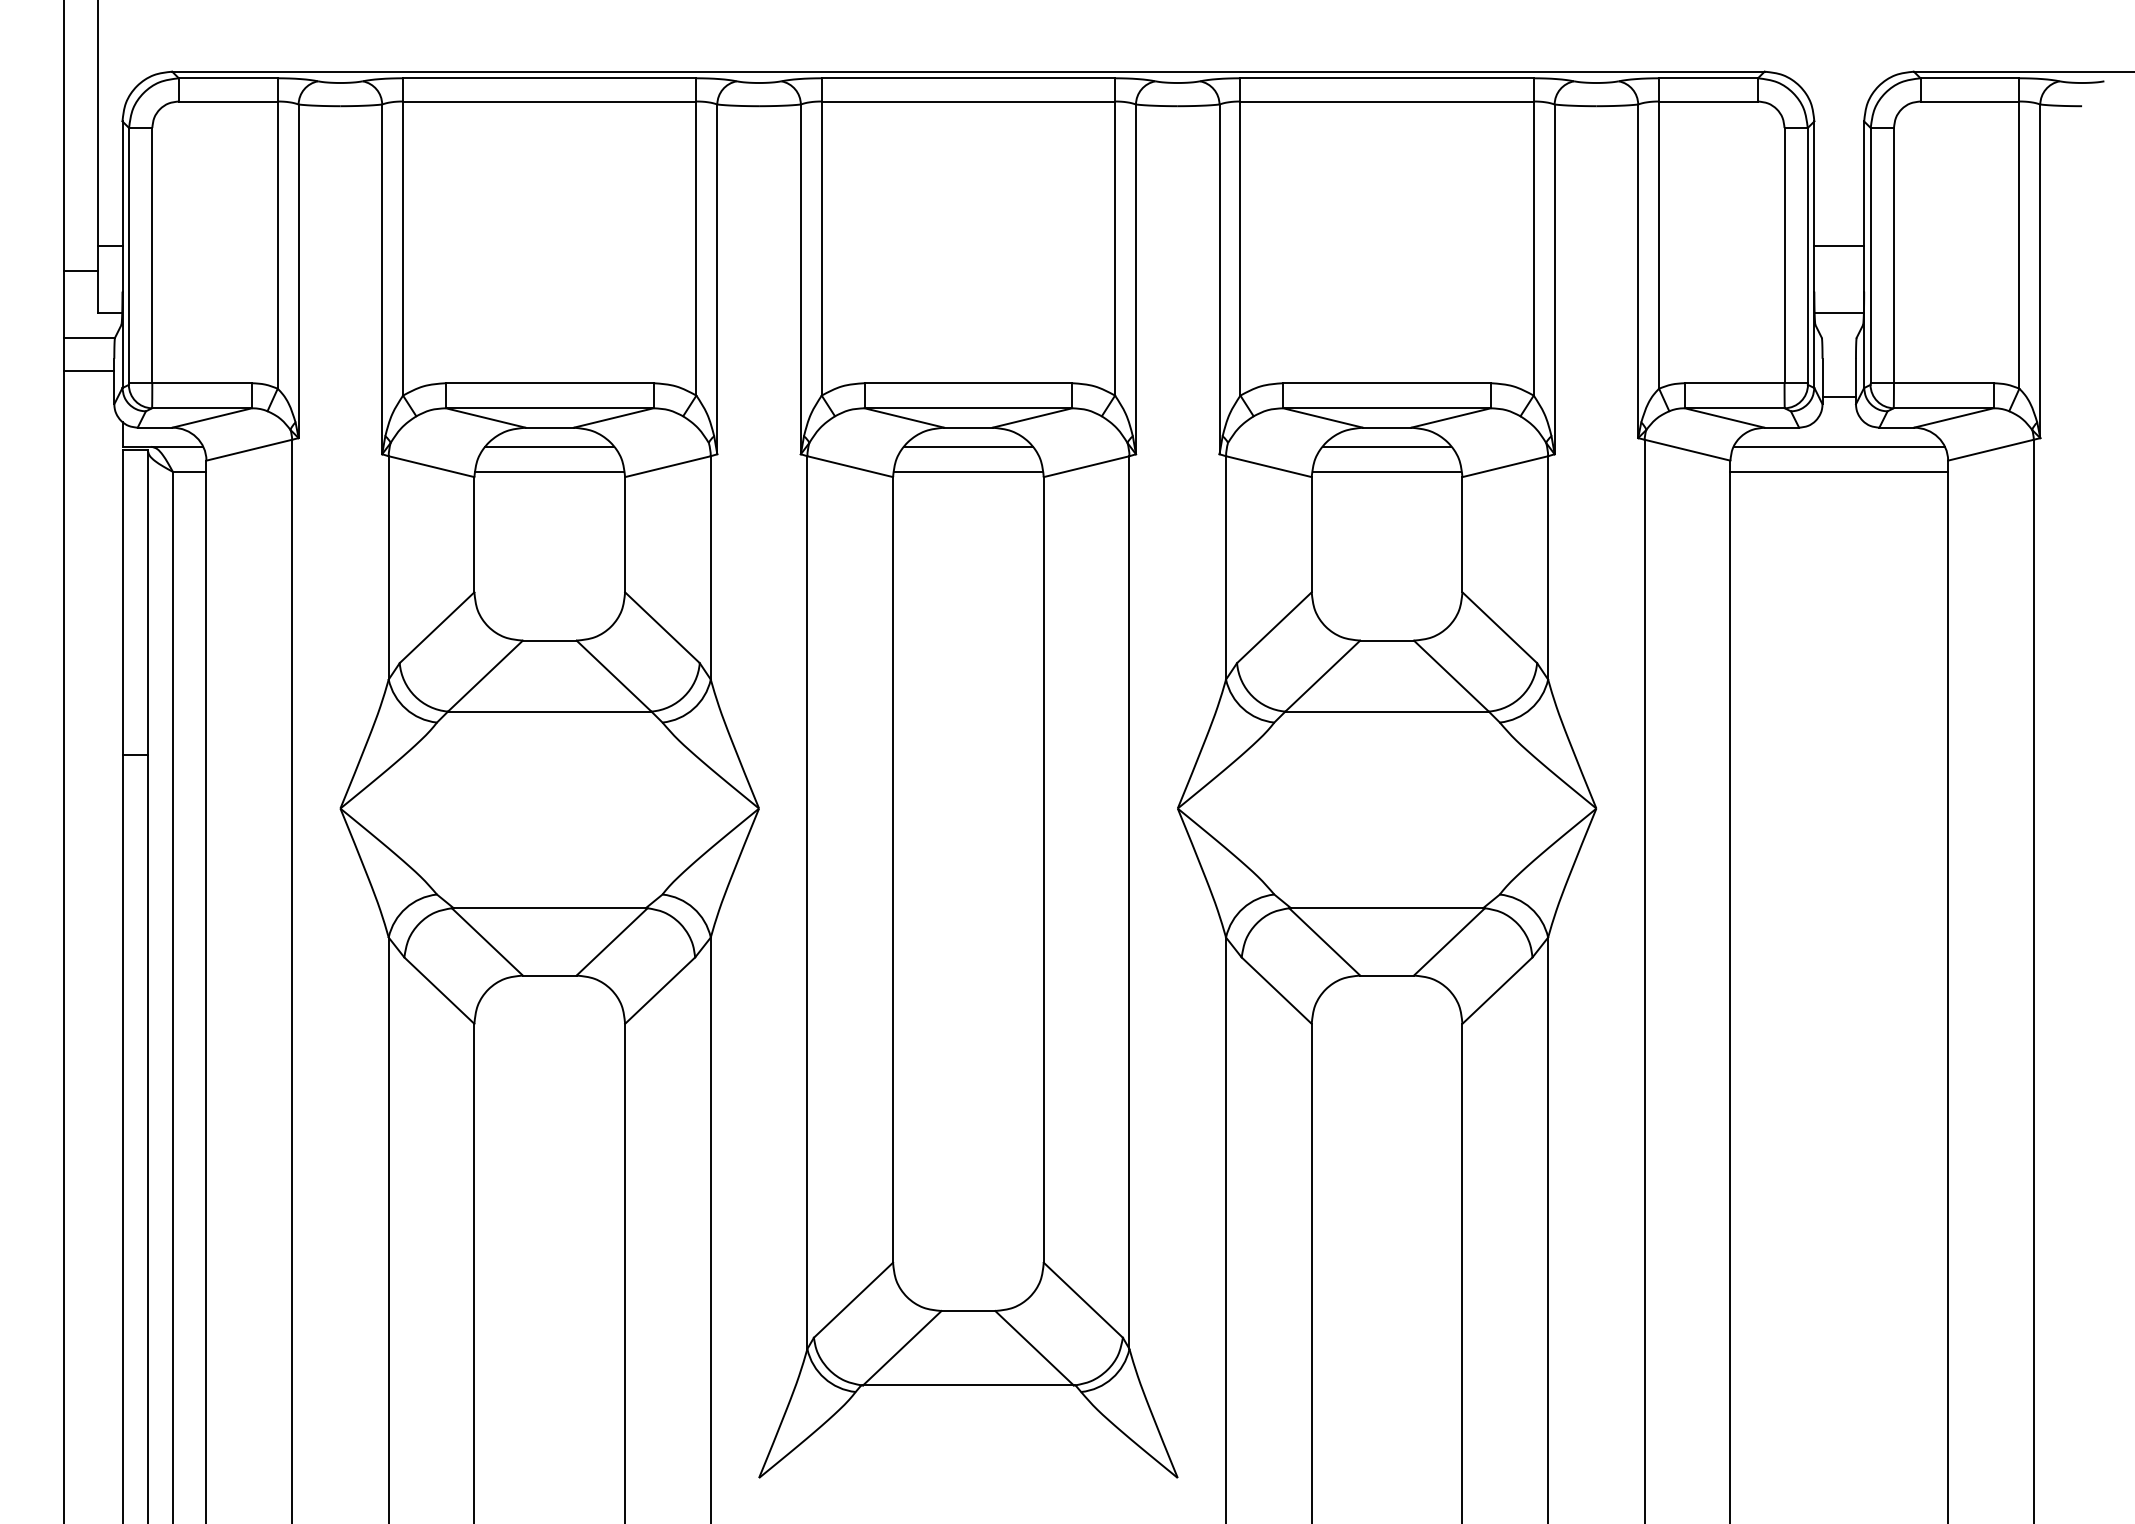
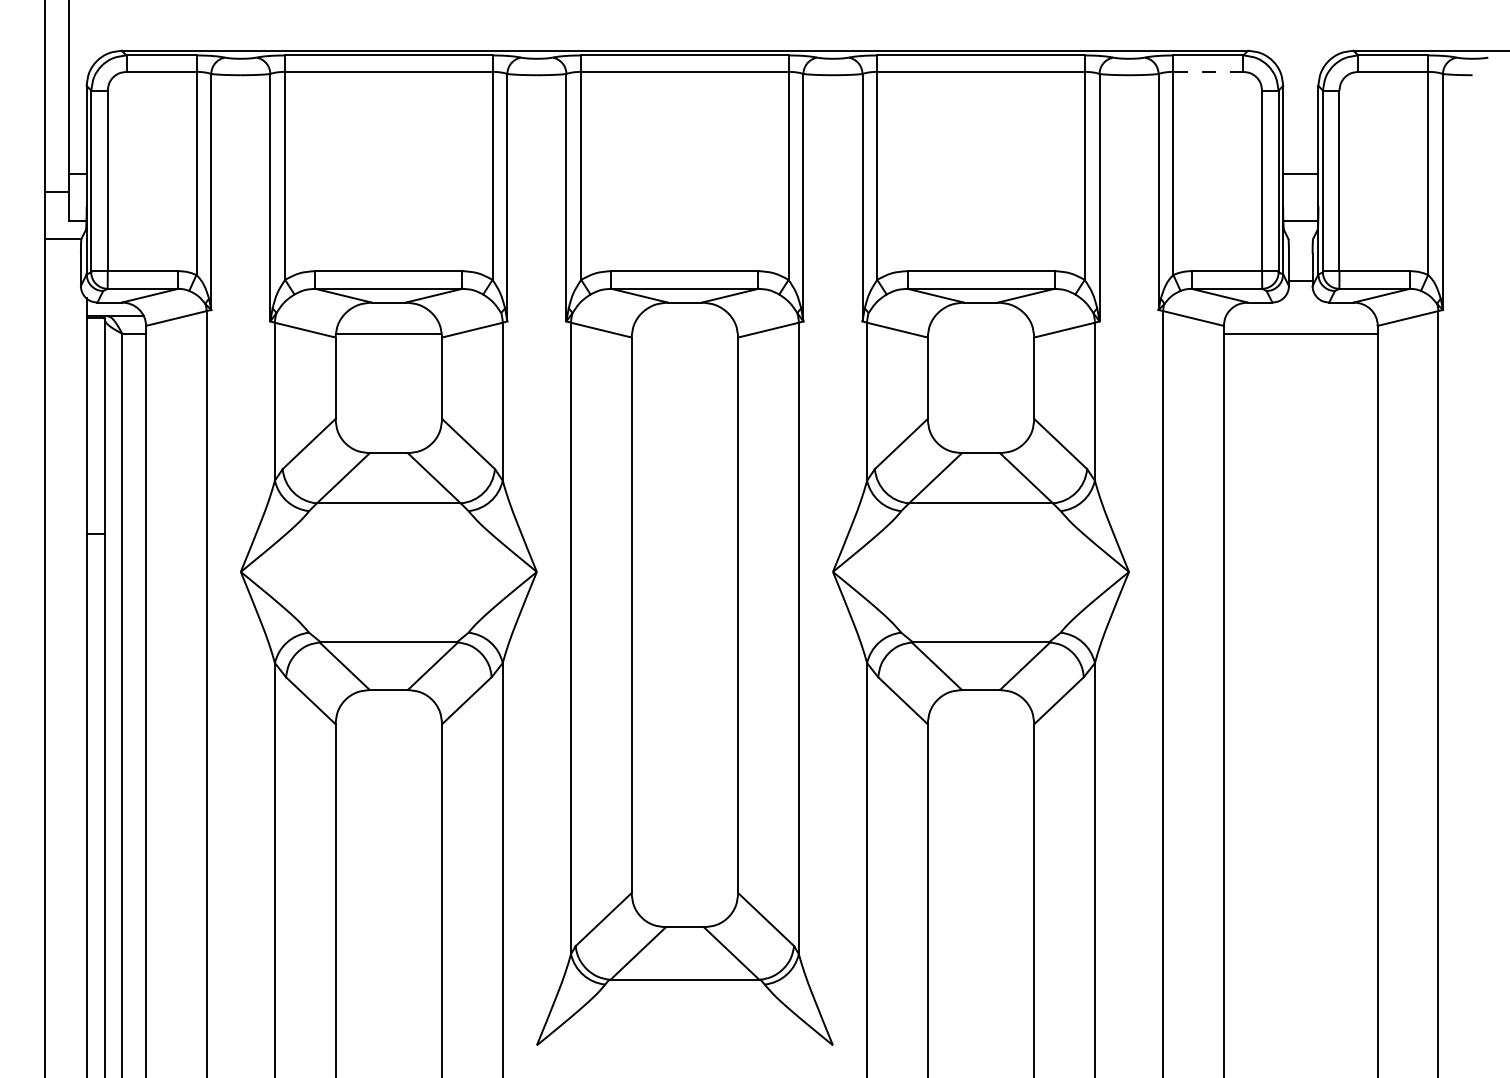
line: (1709, 101) -> (1209, 71), solid -> dashed
line: (89, 371) -> (63, 262), removed
line: (549, 446) -> (388, 315), removed
line: (968, 446) -> (684, 315), removed
line: (1386, 446) -> (980, 315), removed
line: (1838, 446) -> (1300, 315), removed
line: (968, 471) -> (684, 333), removed
line: (1386, 471) -> (980, 333), removed

